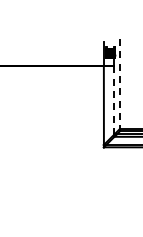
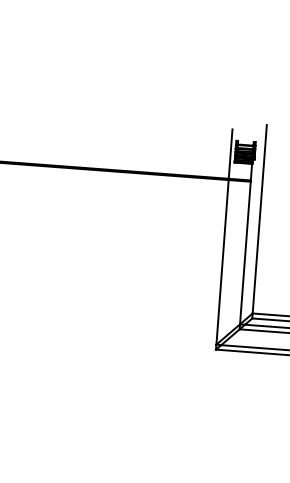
line: (120, 83) -> (260, 218), dashed -> solid
line: (114, 100) -> (245, 253), dashed -> solid

